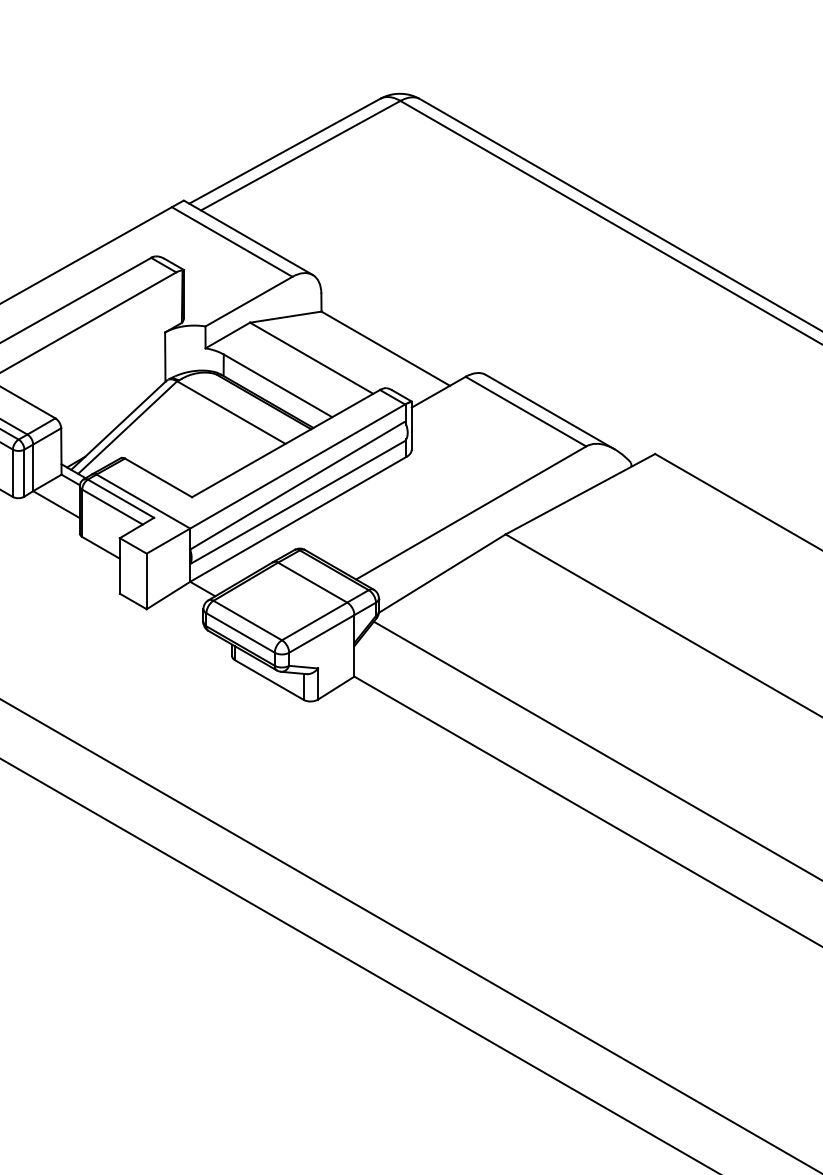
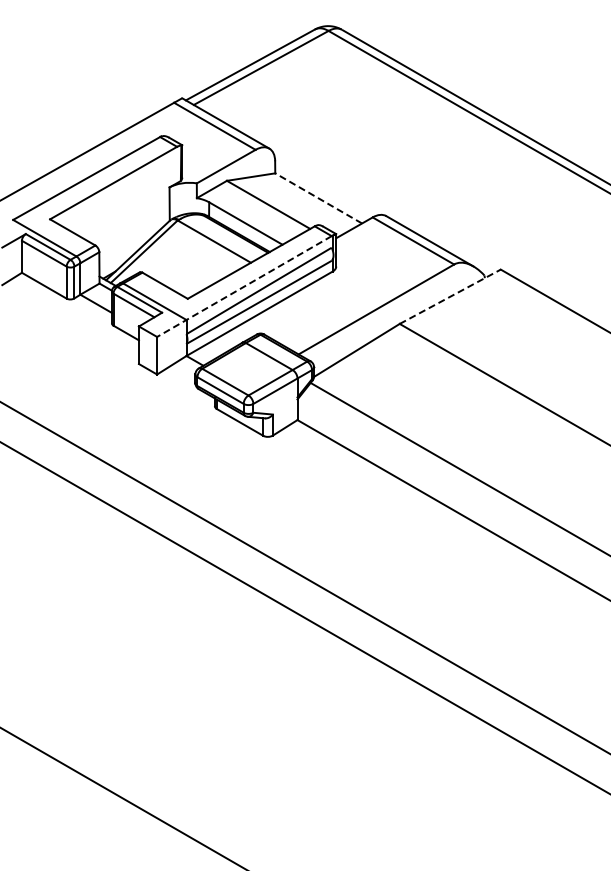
line: (385, 348) -> (318, 198), solid -> dashed
line: (276, 479) -> (244, 286), solid -> dashed
line: (580, 493) -> (450, 296), solid -> dashed

